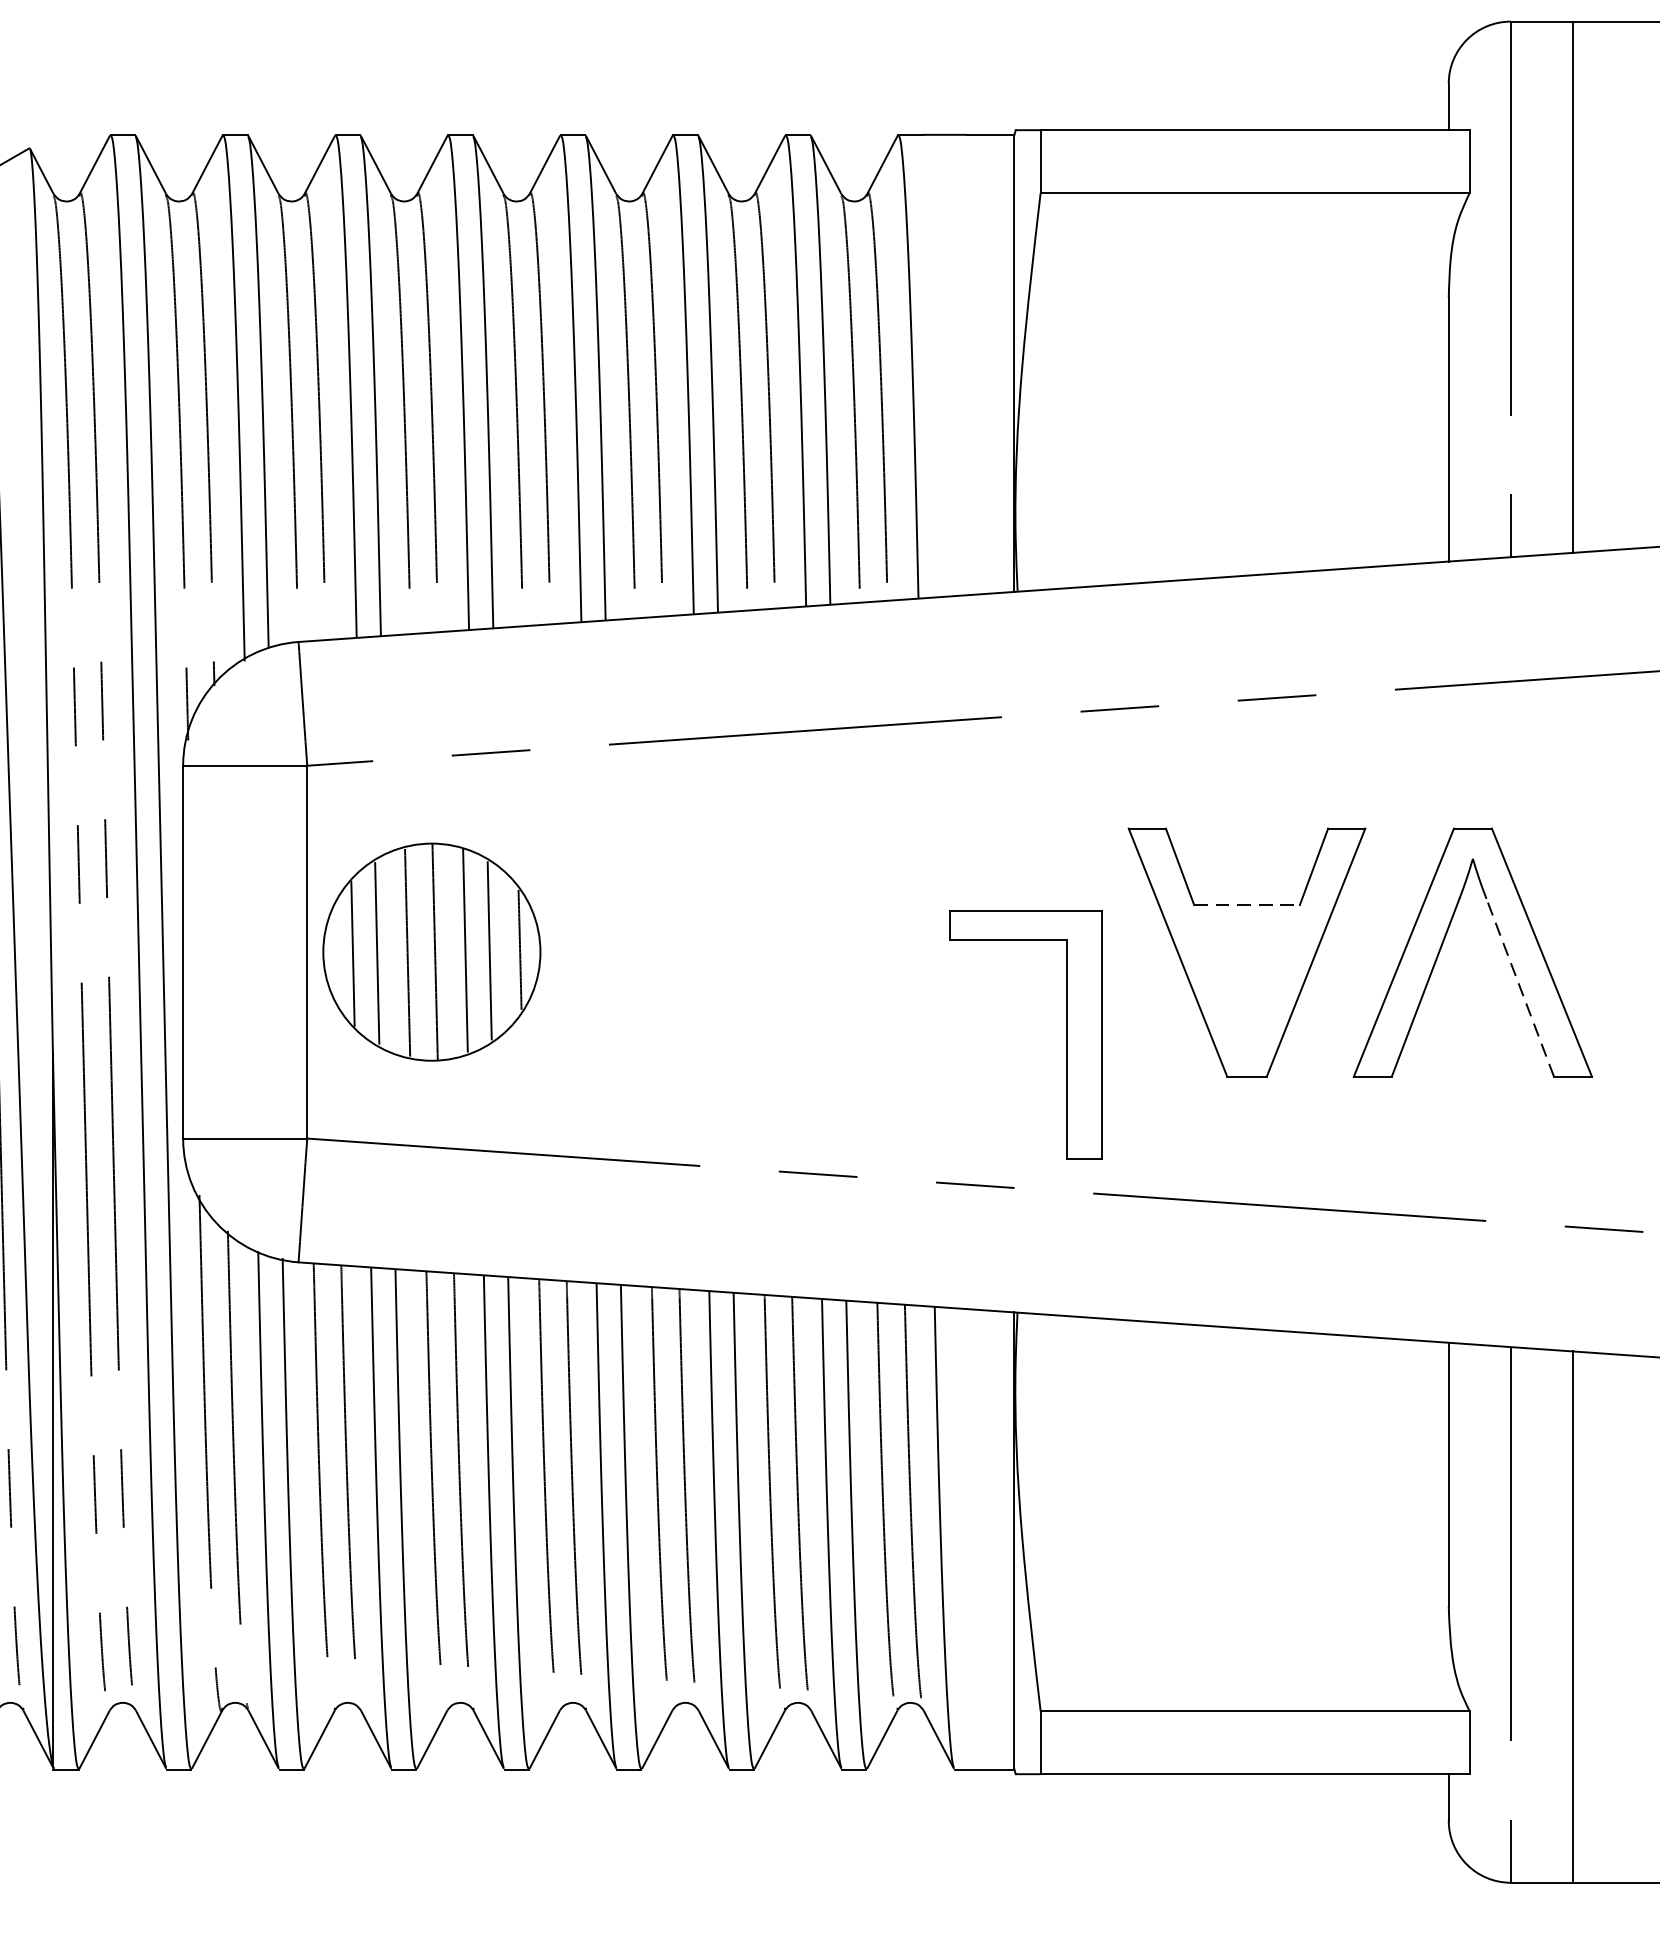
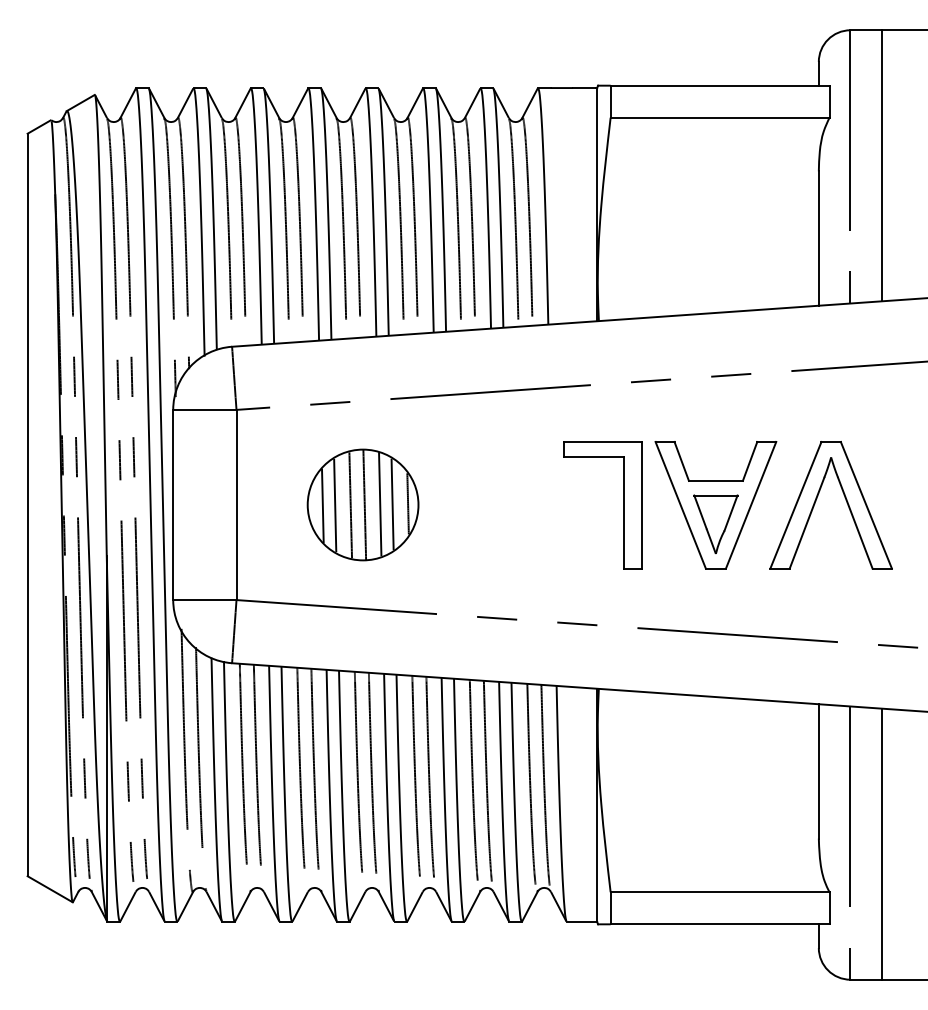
line: (1246, 904) -> (715, 480), dashed -> solid
part: (430, 951) -> (362, 504), moved
line: (1520, 988) -> (855, 523), dashed -> solid
part: (1246, 990) -> (715, 524), added
part: (1065, 1035) -> (623, 505), moved

